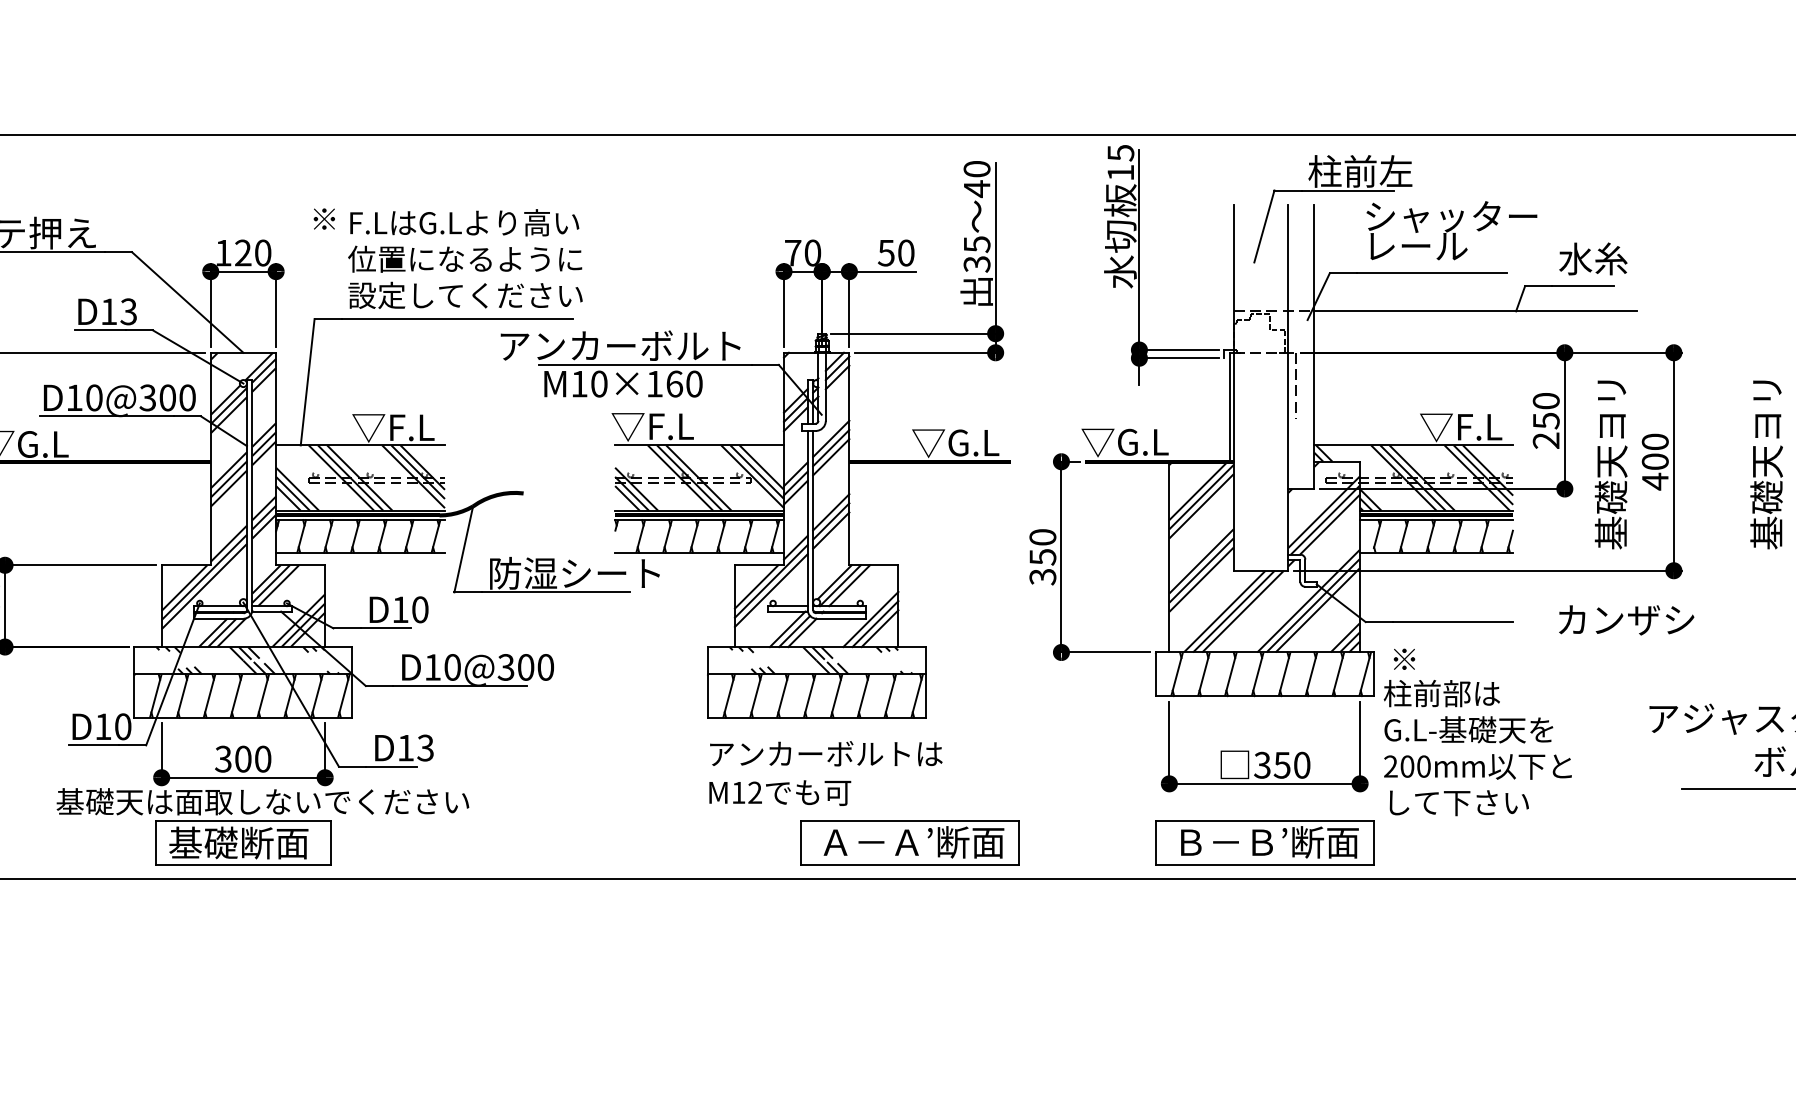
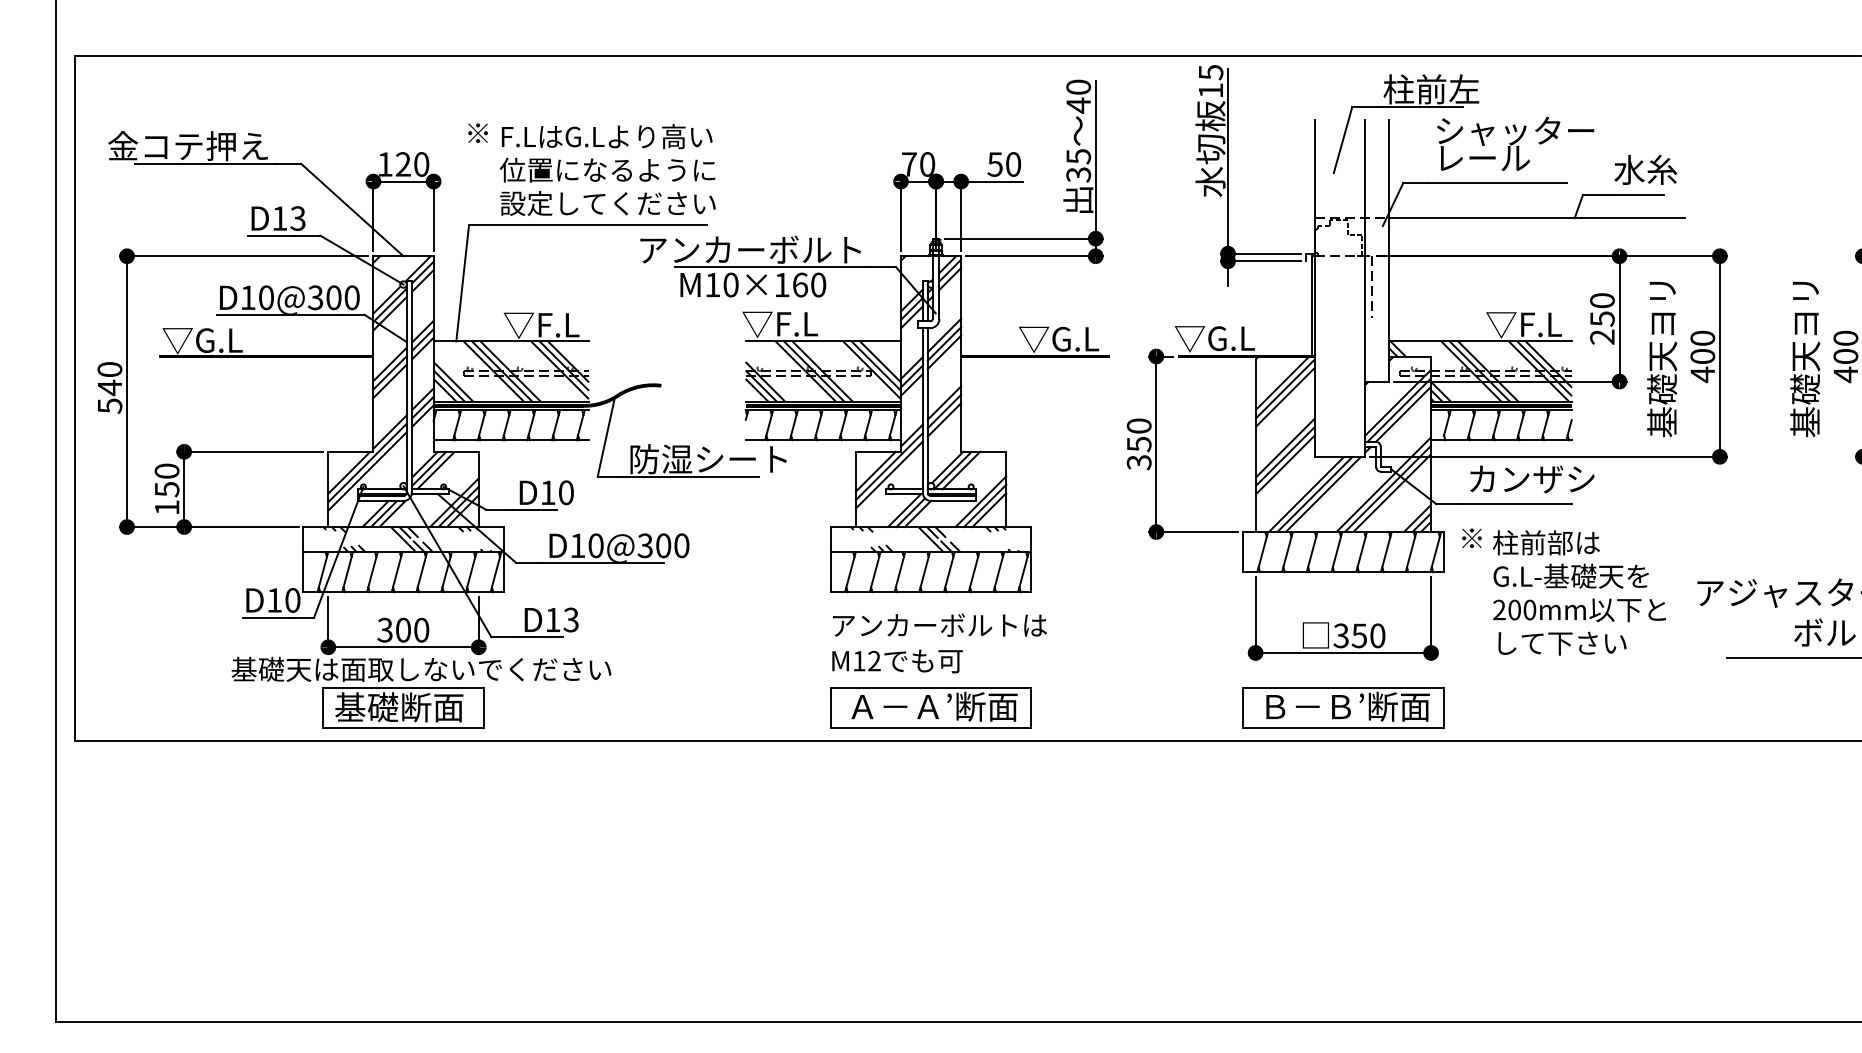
text: (1626, 620) -> (1532, 479), moved
text: (1477, 747) -> (1579, 592), moved
part: (909, 843) -> (930, 707), moved

